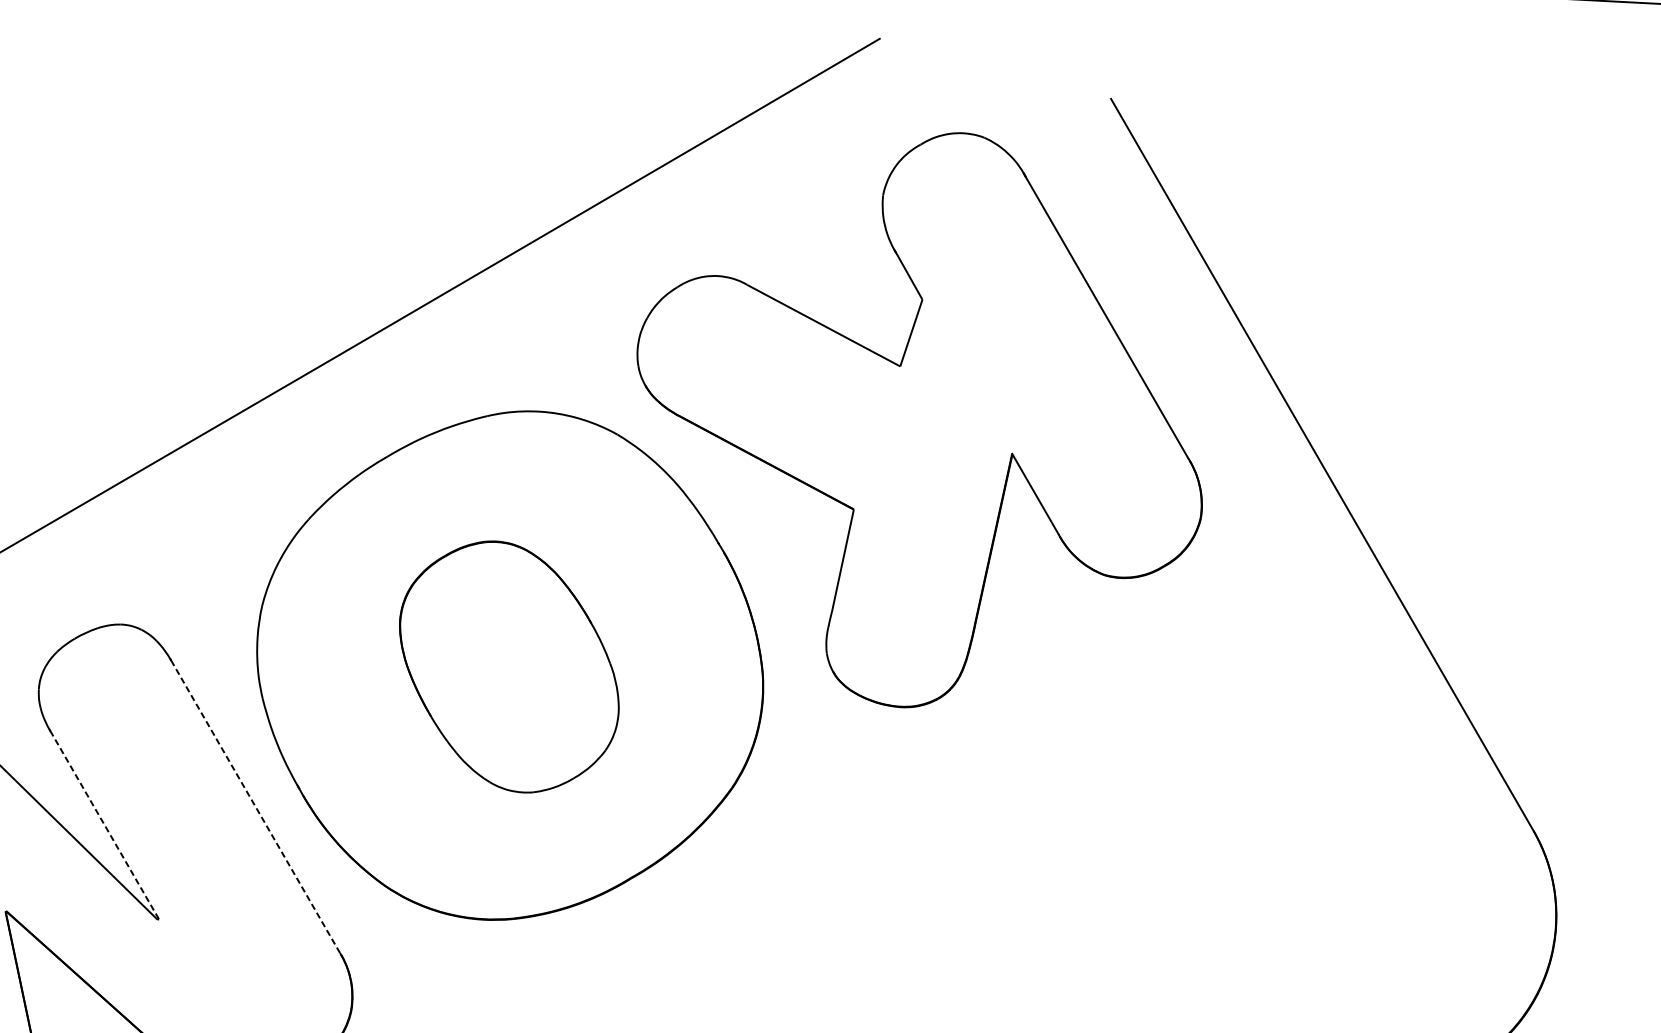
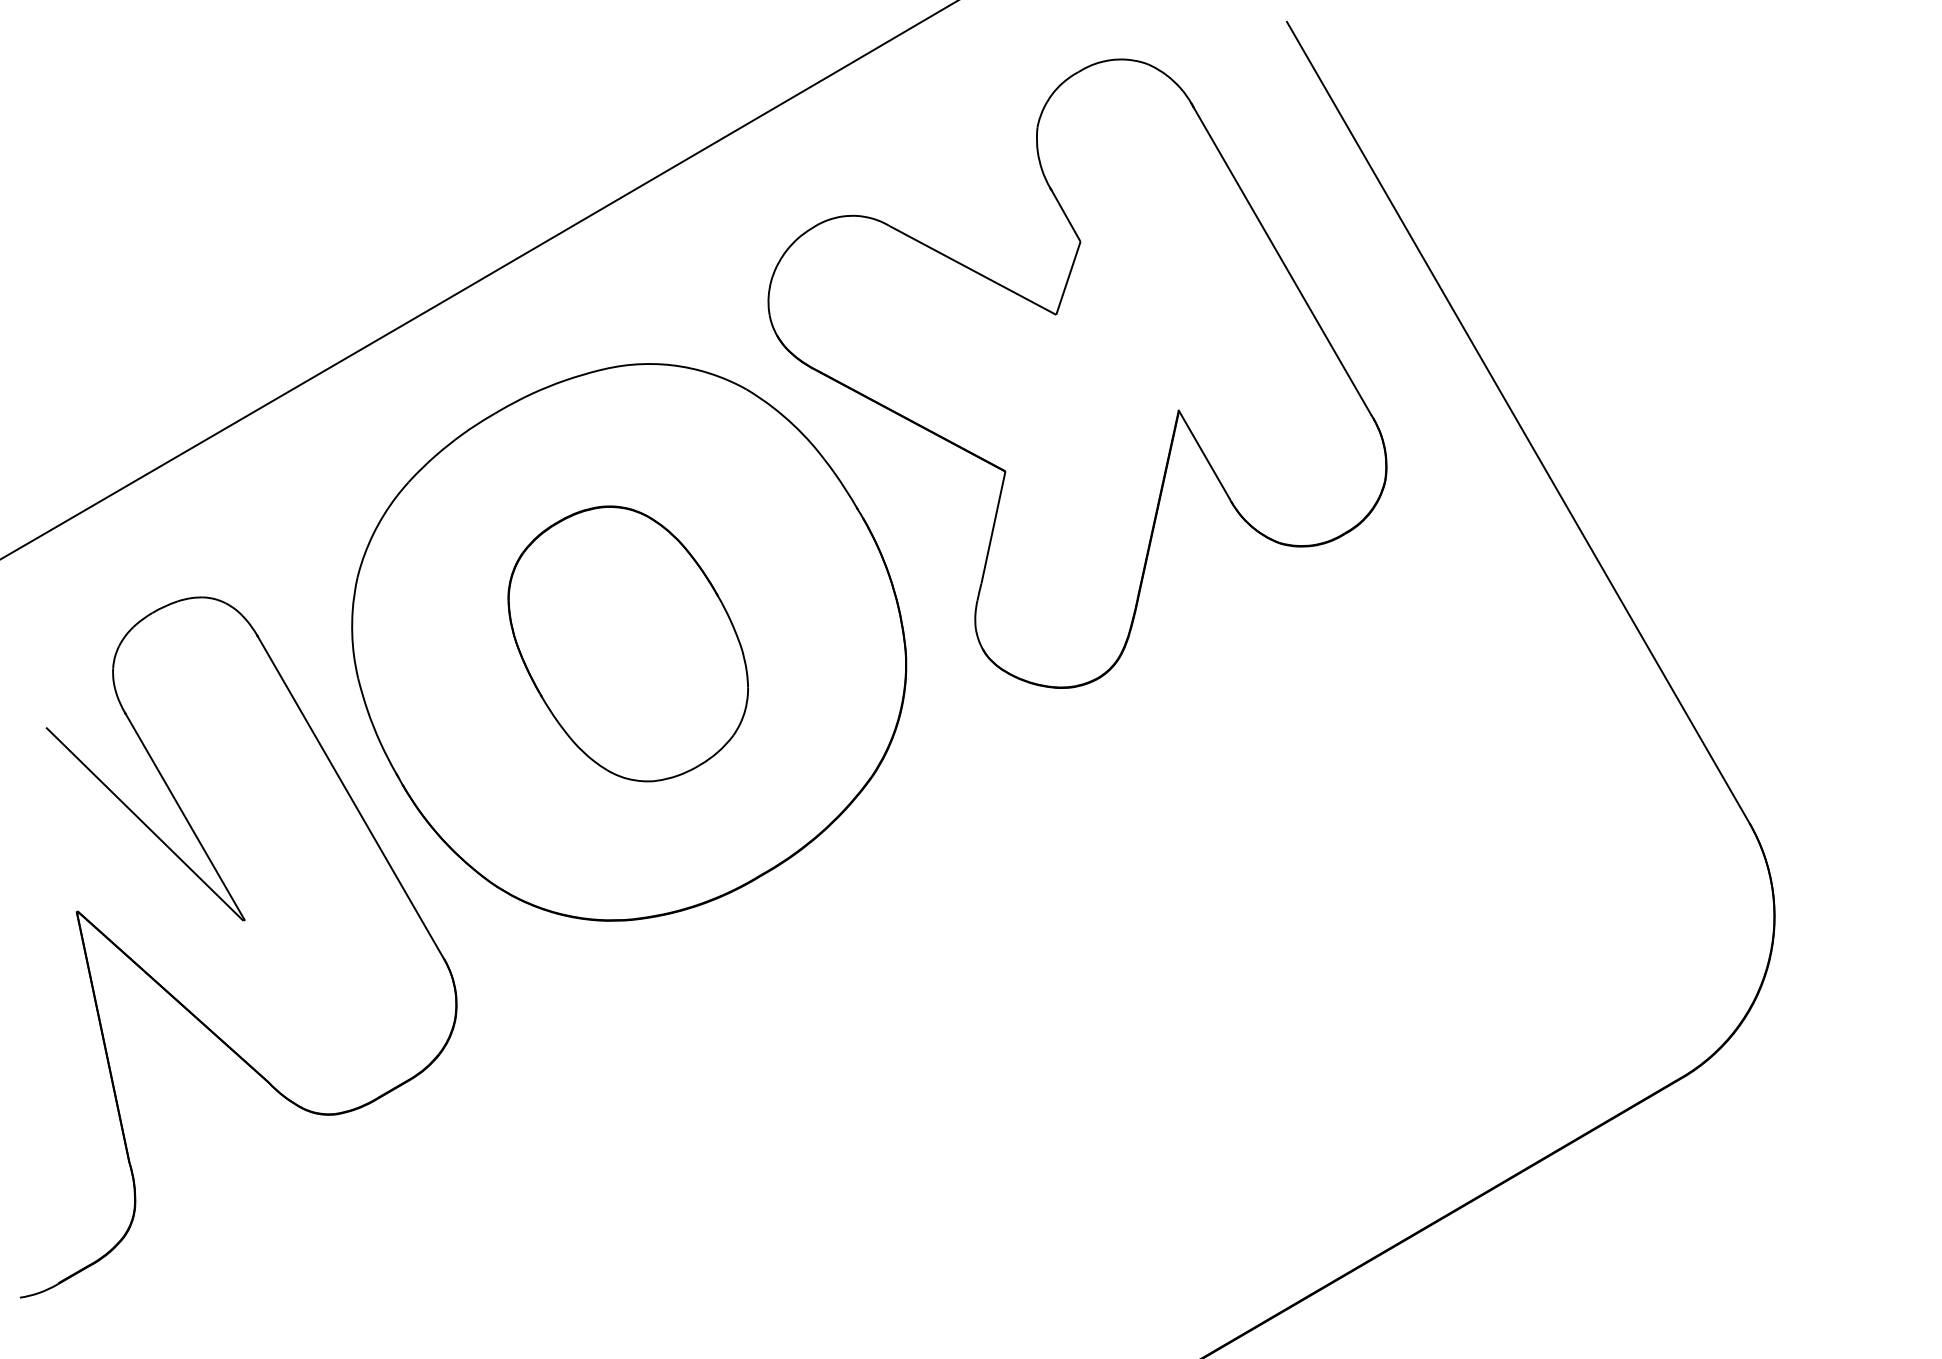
line: (255, 806) -> (350, 796), dashed -> solid
line: (104, 824) -> (184, 816), dashed -> solid

